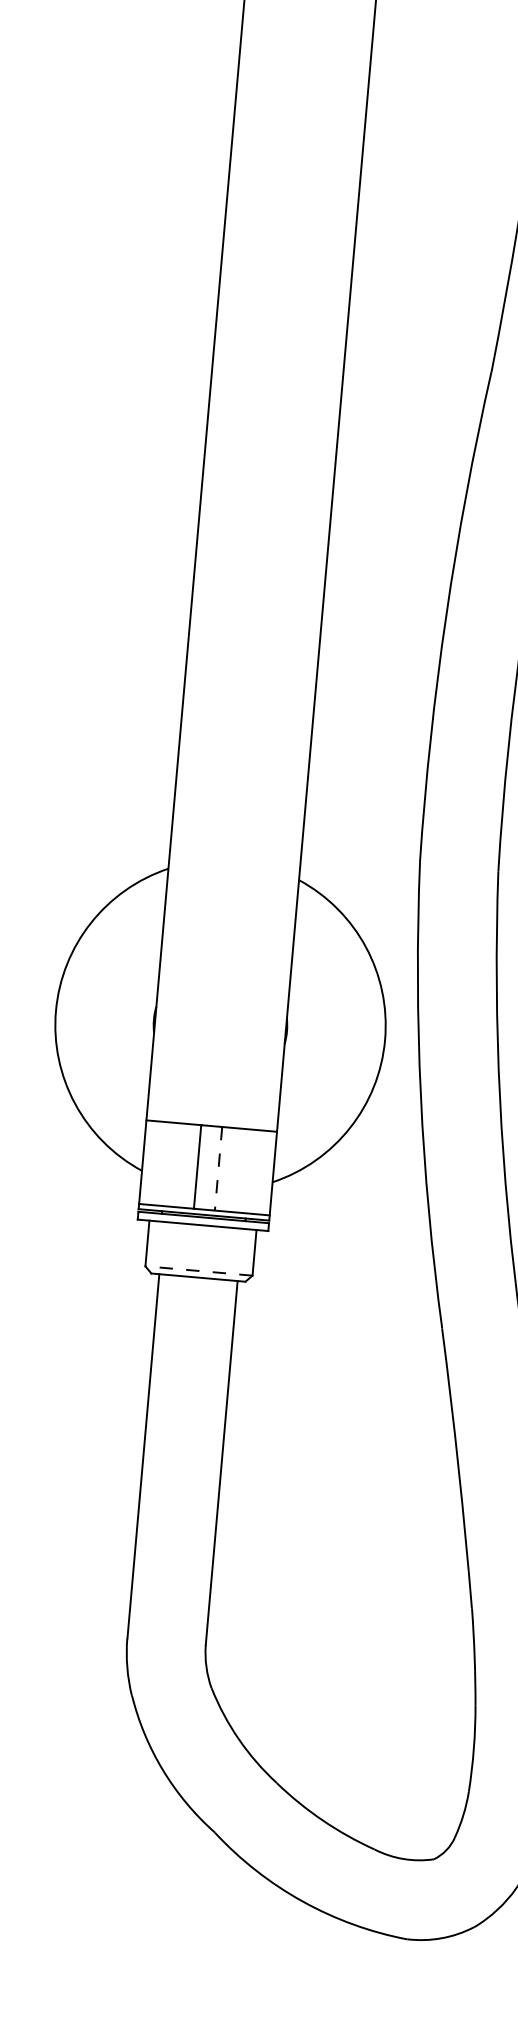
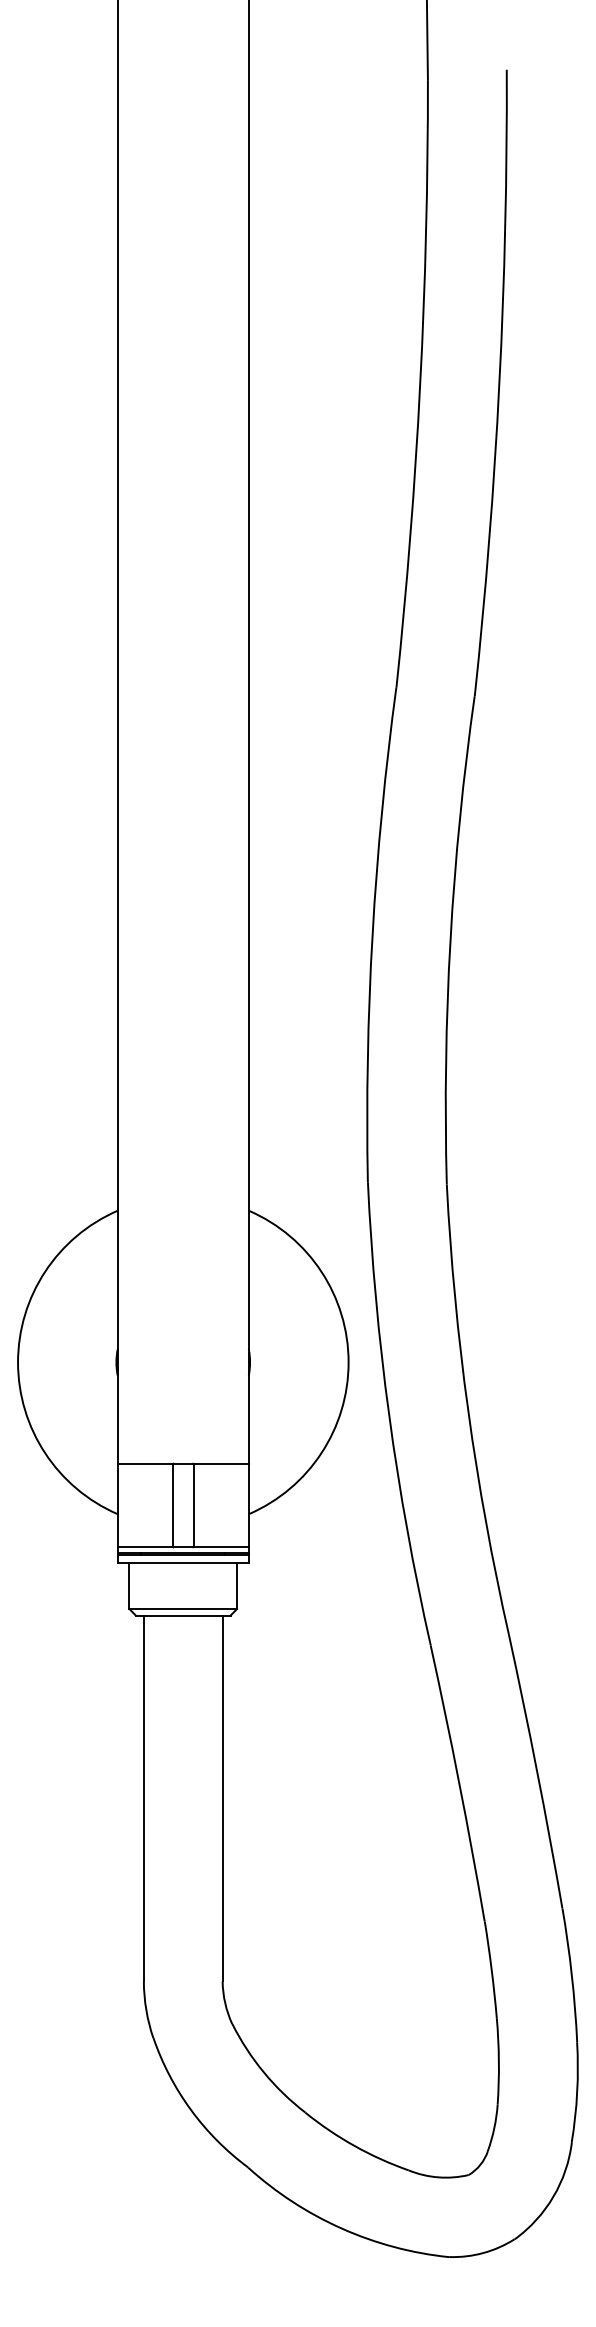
line: (218, 1168) -> (193, 1505), dashed -> solid
line: (199, 1271) -> (183, 1609), dashed -> solid

